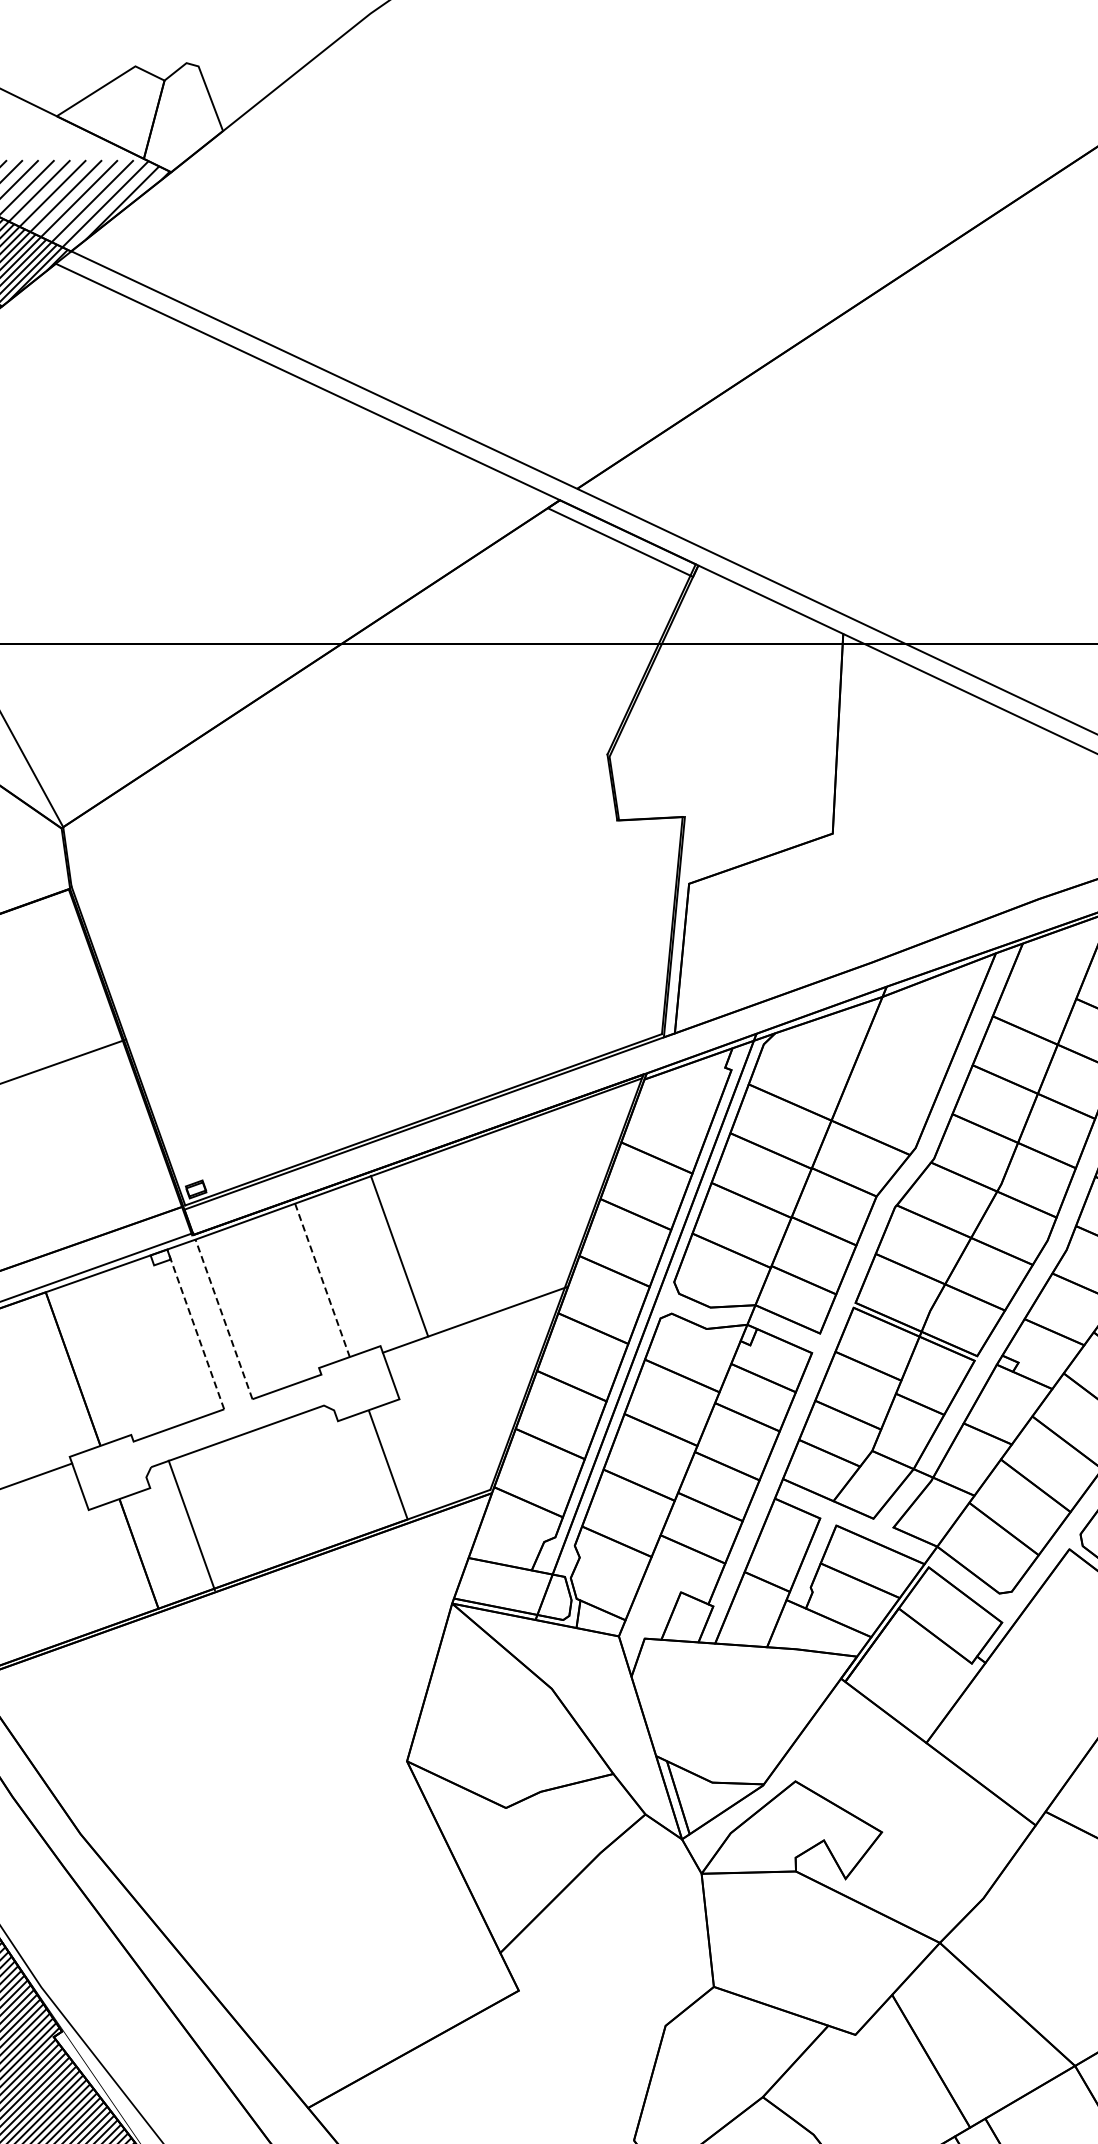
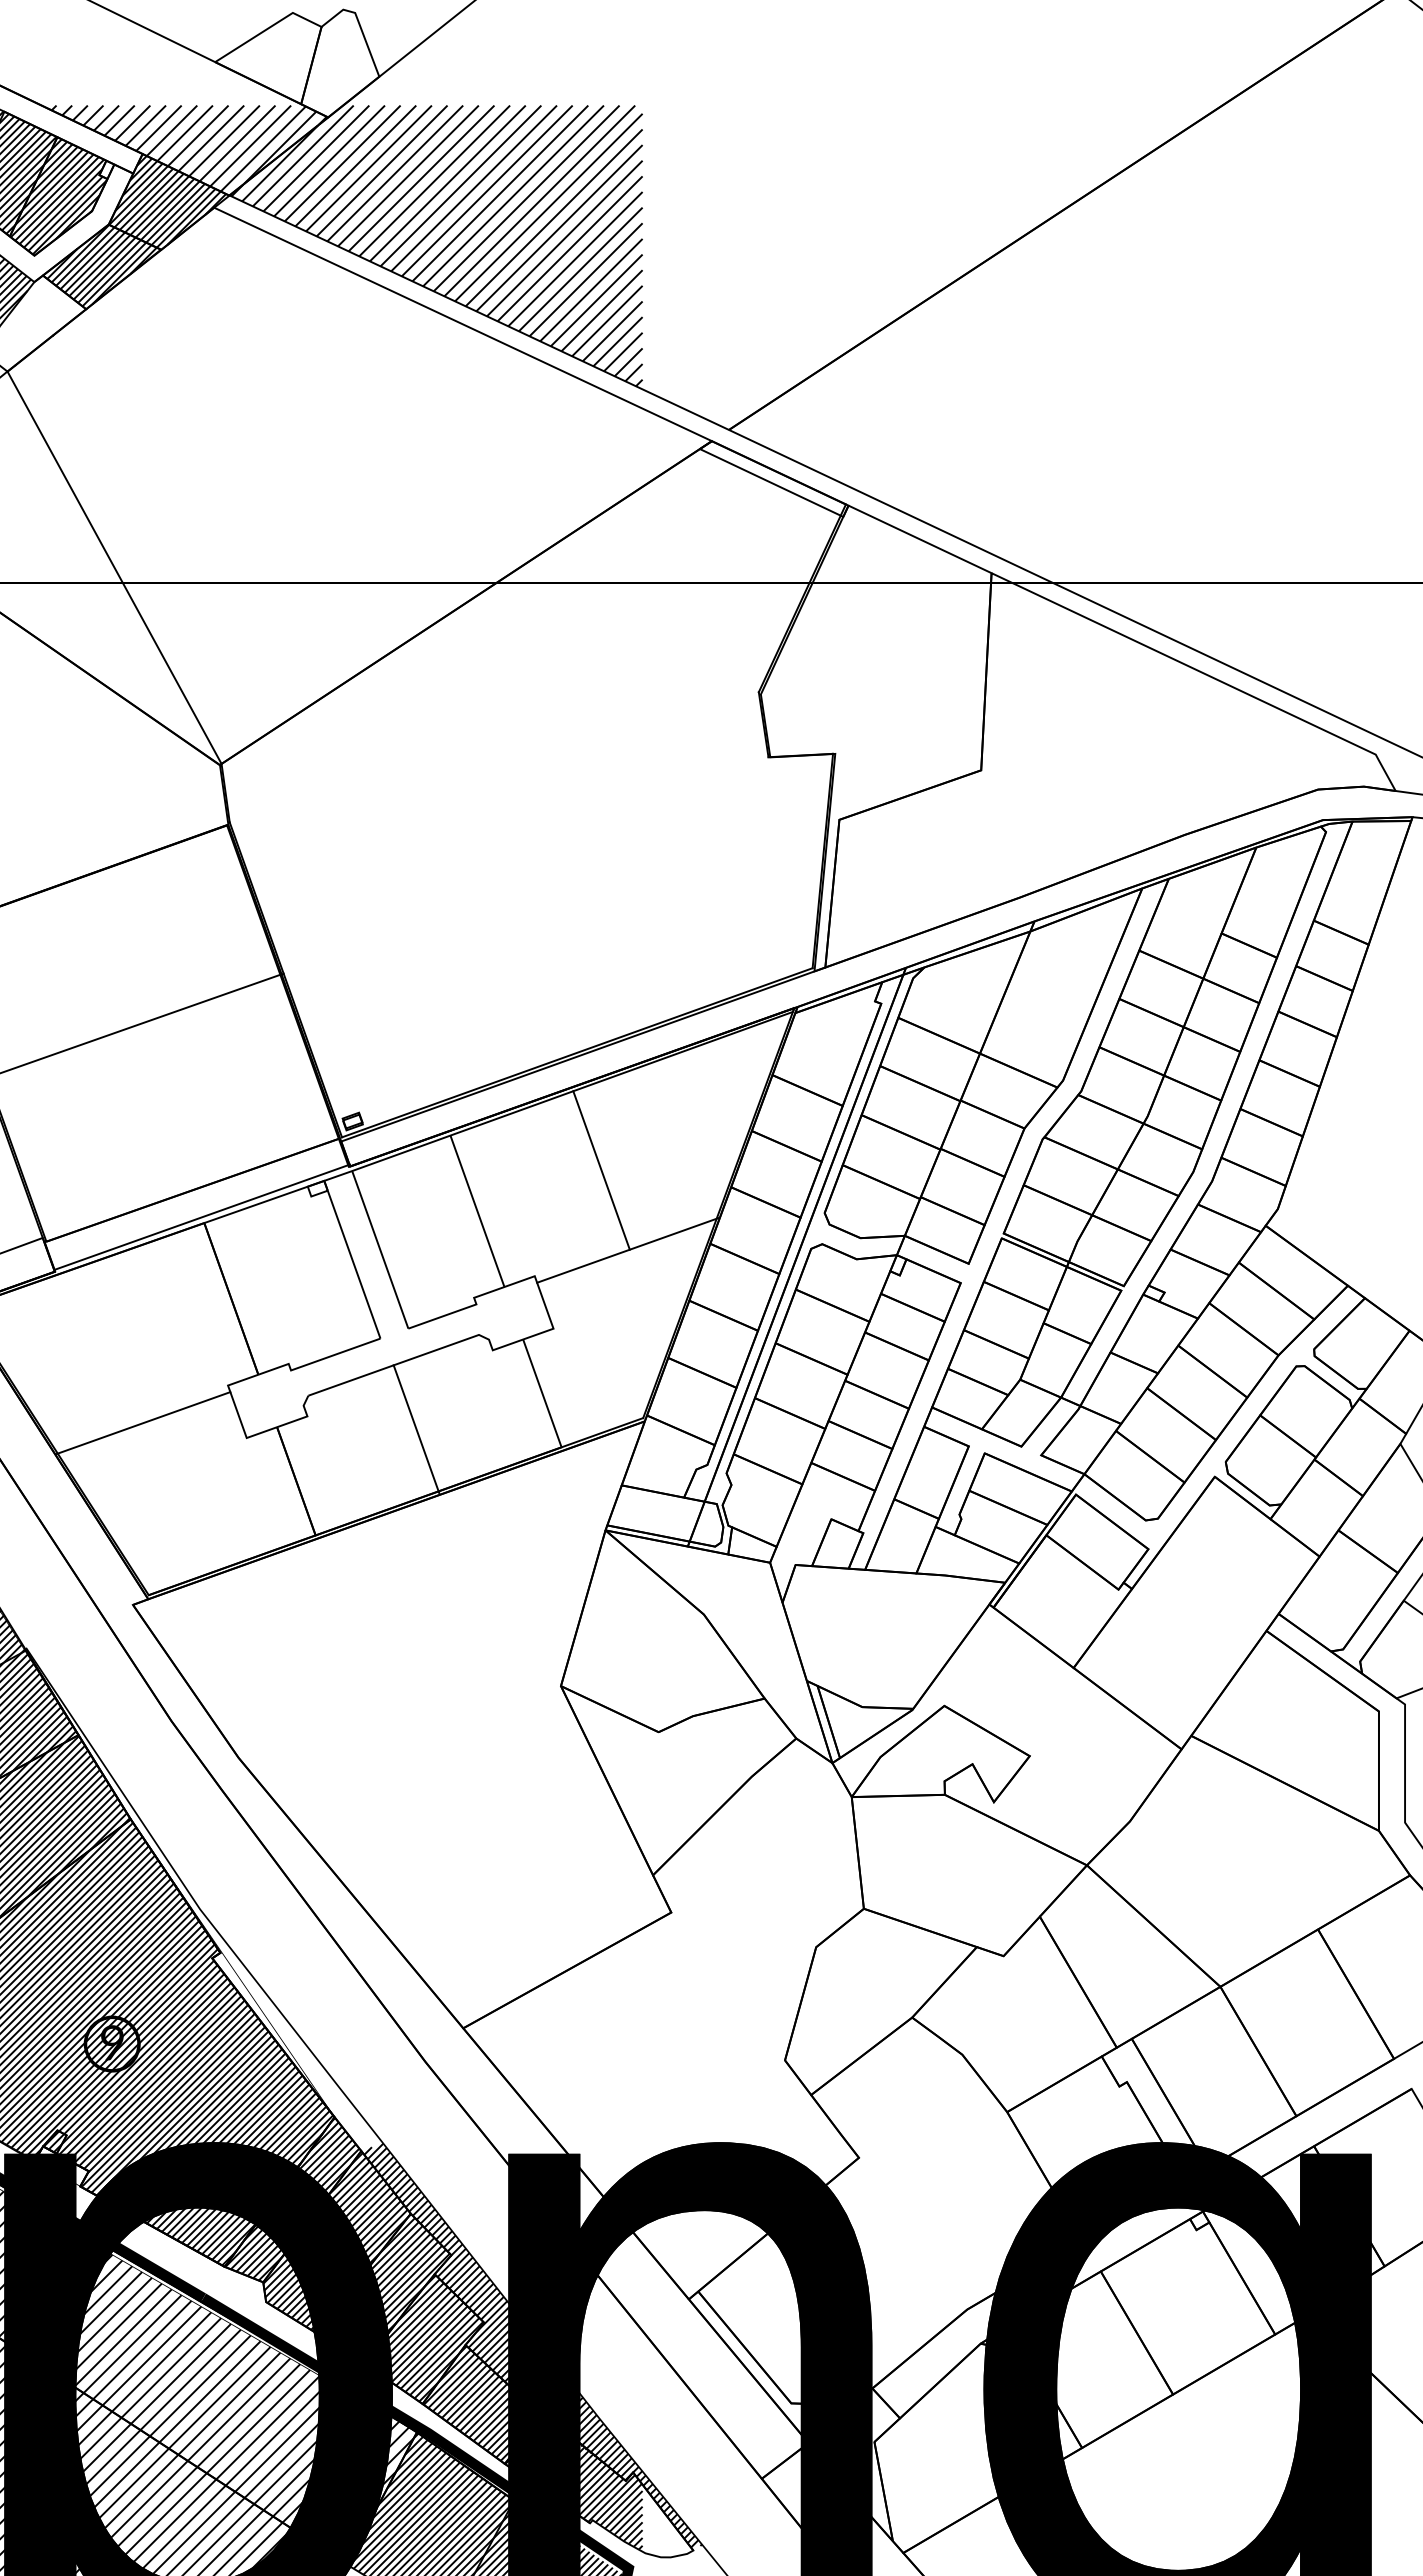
hatch: (280, 302) -> (436, 245), added
line: (399, 1256) -> (601, 1170), moved
line: (322, 1280) -> (477, 1211), dashed -> solid
line: (224, 1319) -> (380, 1249), dashed -> solid
line: (195, 1329) -> (352, 1259), dashed -> solid
line: (191, 1525) -> (416, 1429), moved

